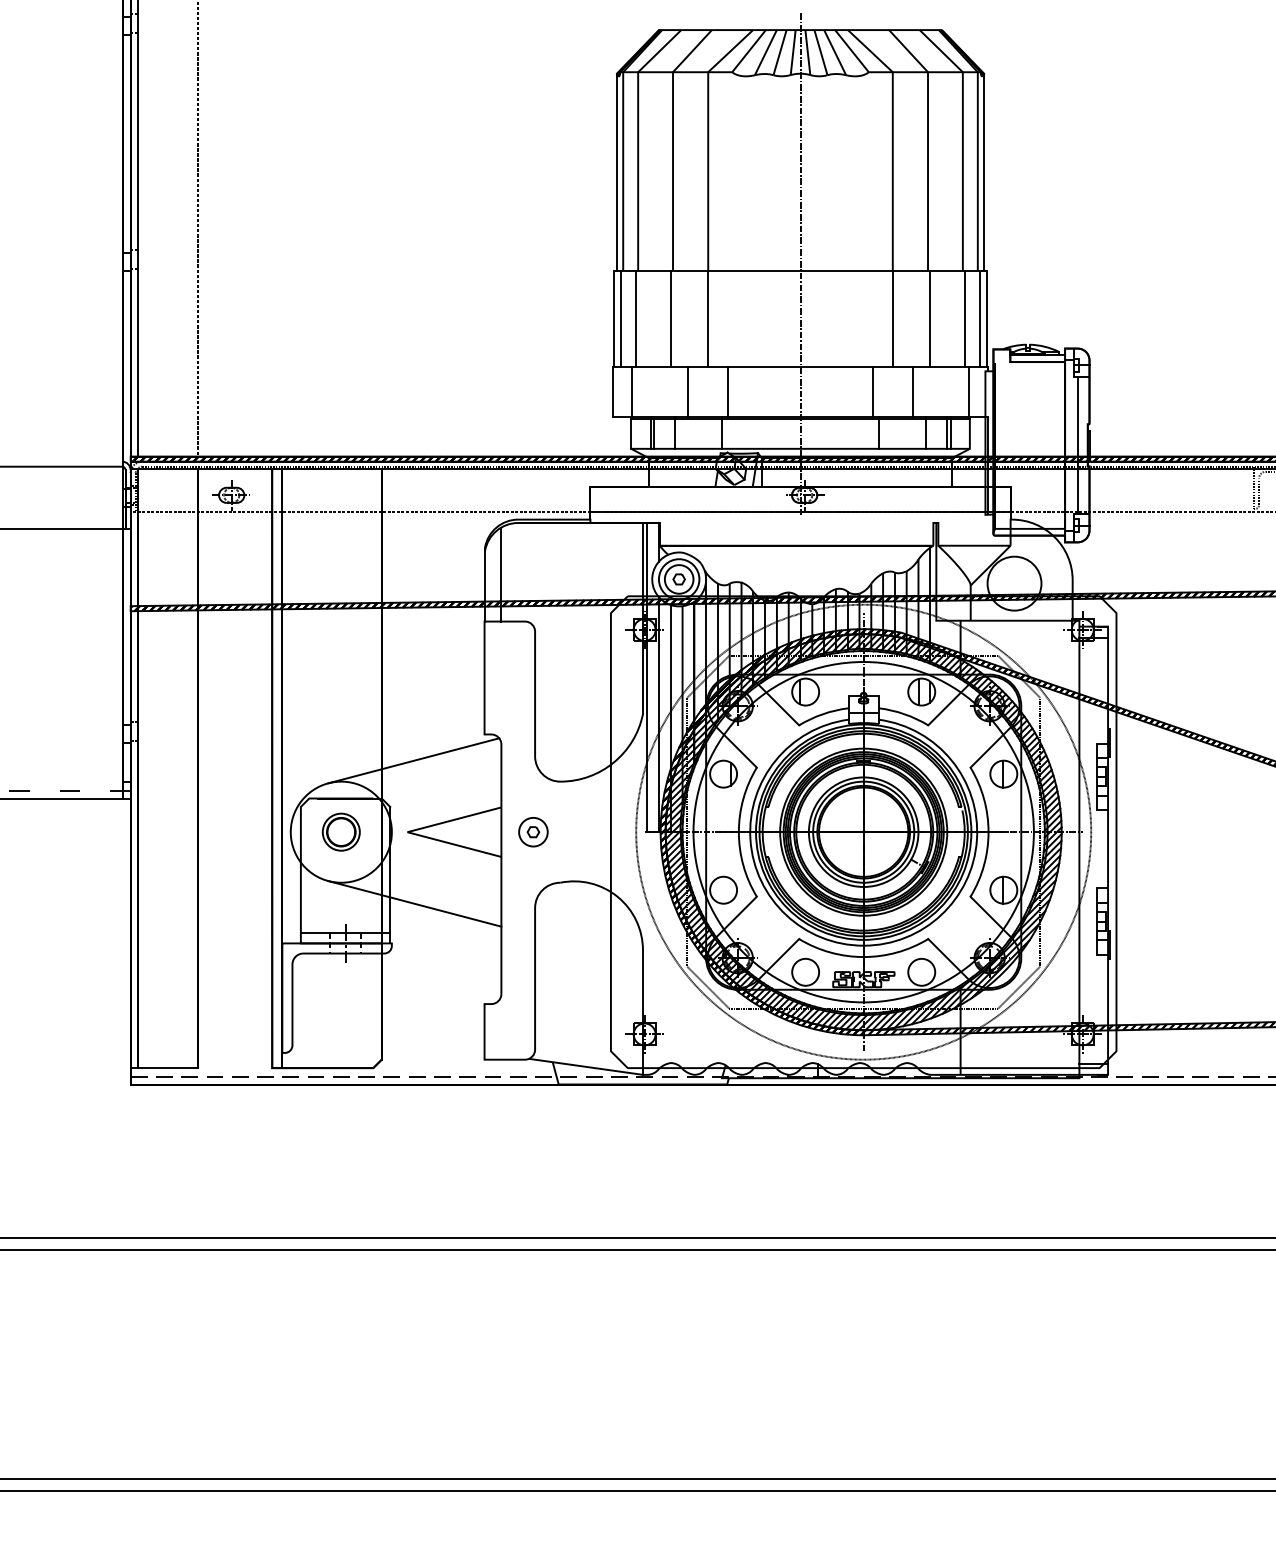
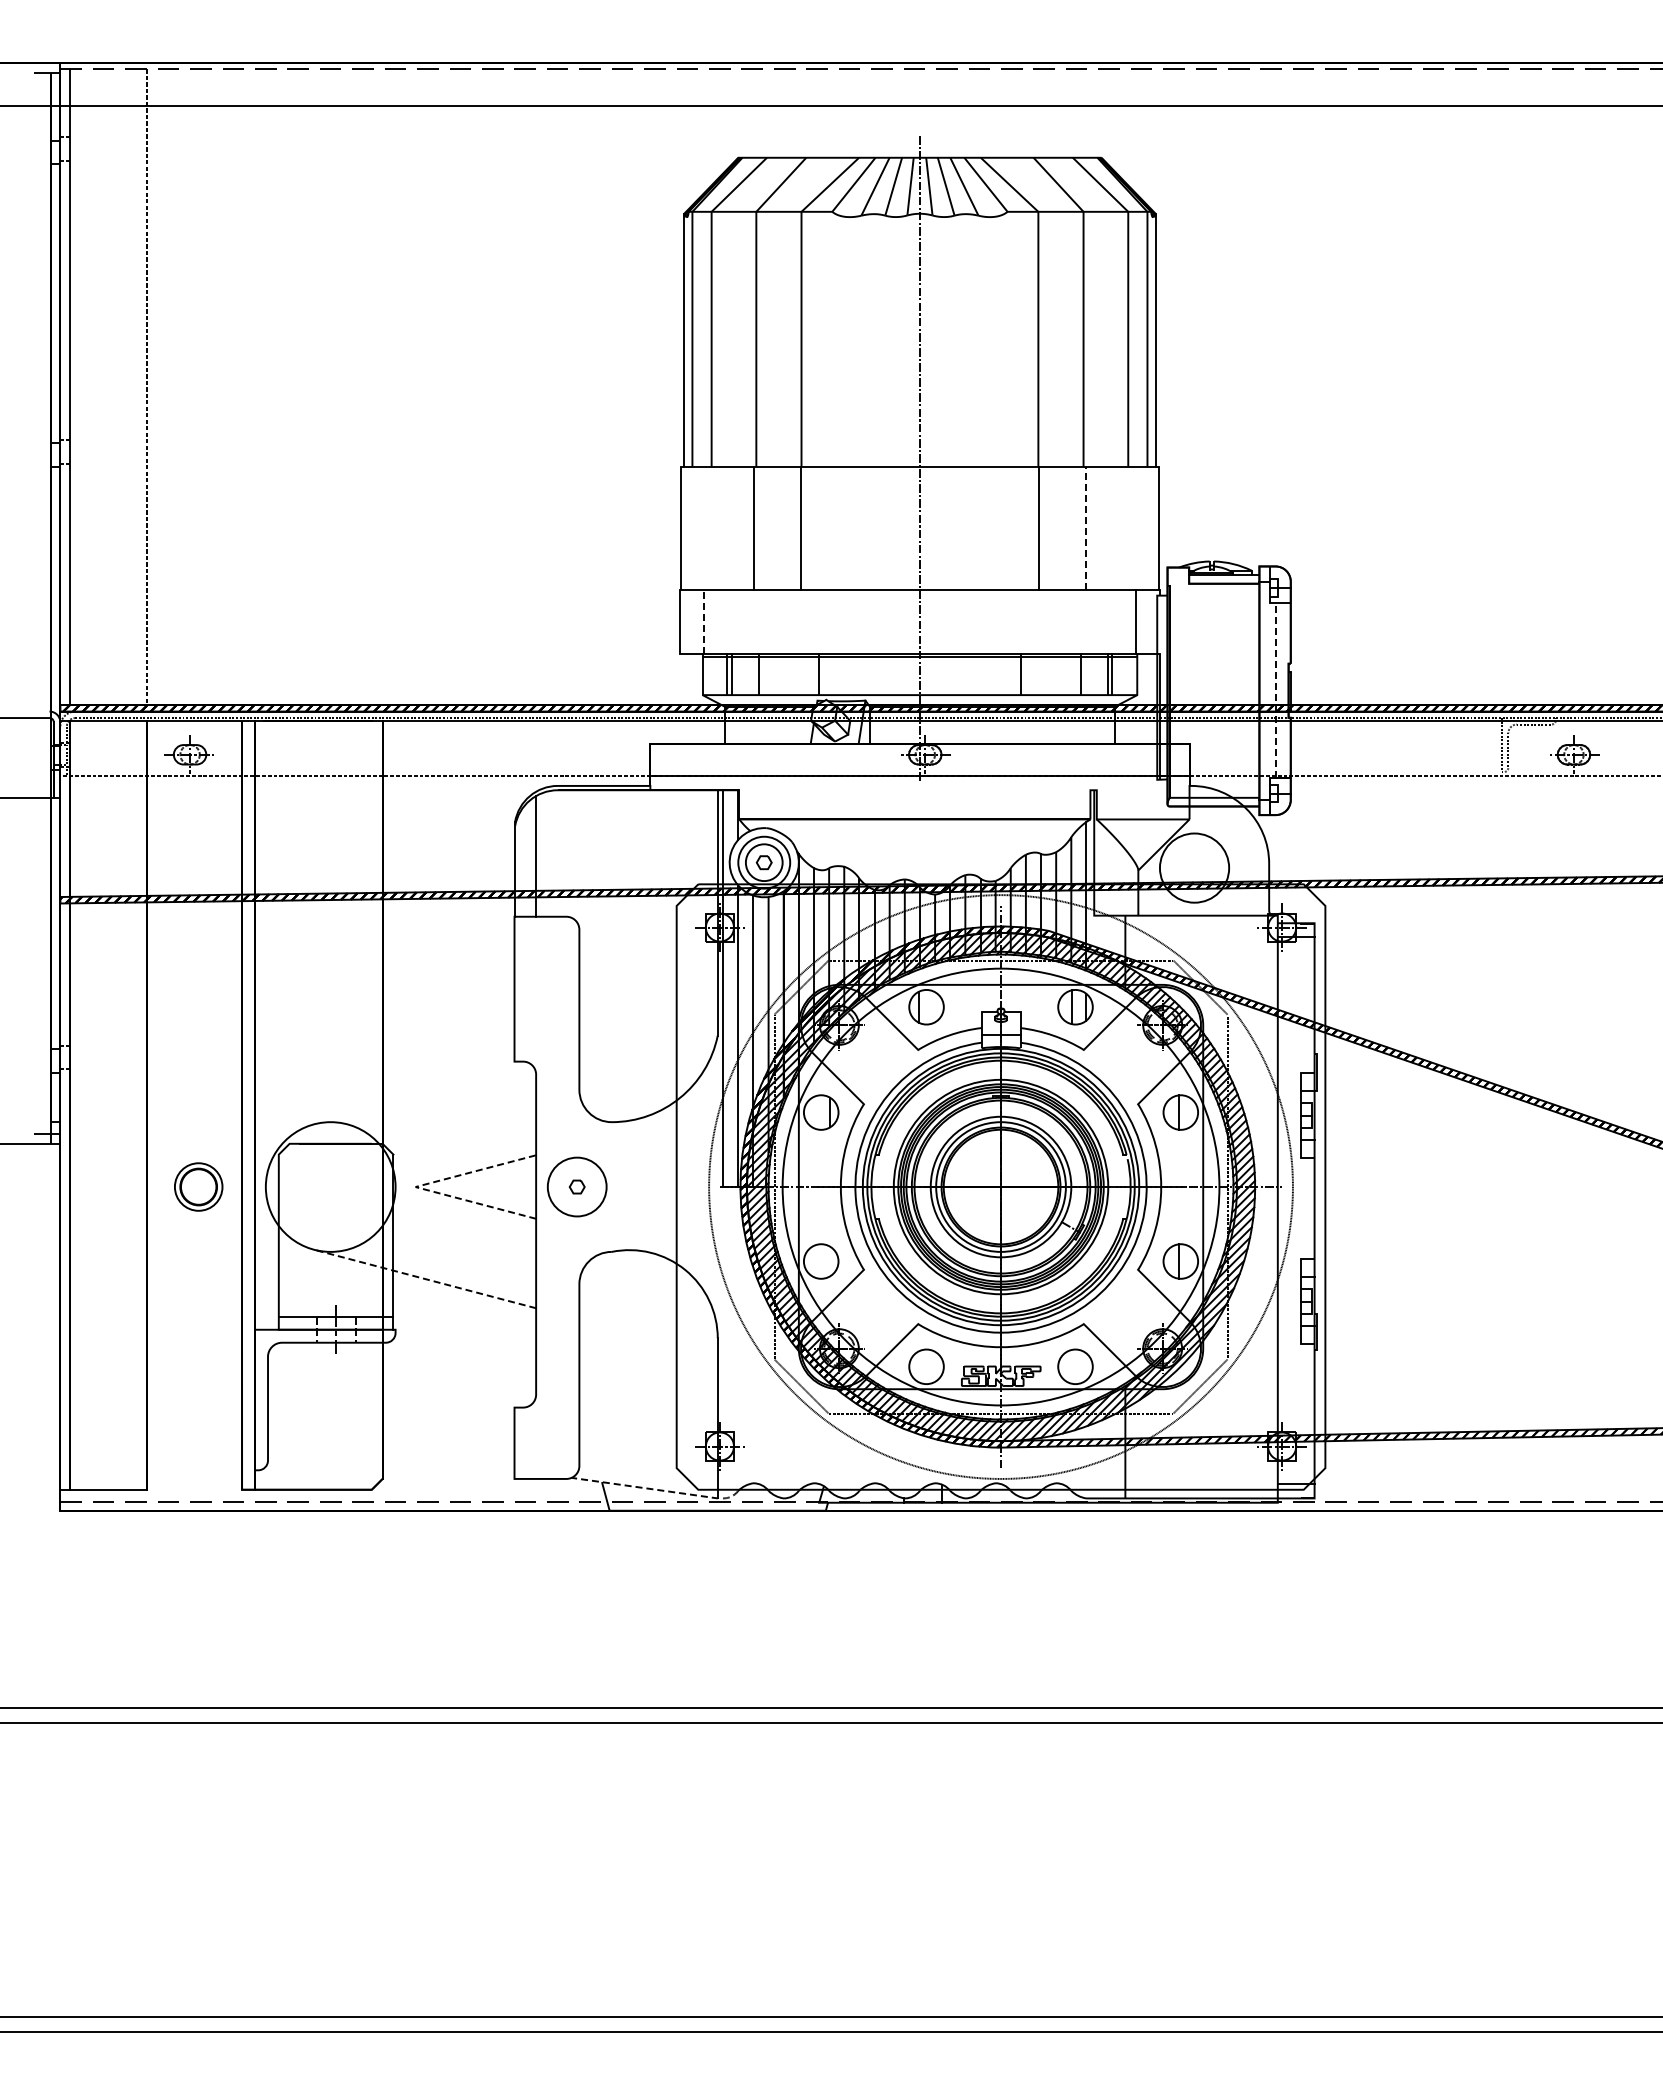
line: (620, 319) -> (689, 528), removed
line: (636, 319) -> (709, 528), removed
line: (929, 319) -> (1085, 528), solid -> dashed
line: (964, 319) -> (1130, 528), removed
line: (980, 319) -> (1150, 528), removed
line: (631, 392) -> (703, 622), solid -> dashed
line: (687, 392) -> (775, 622), removed
line: (728, 392) -> (827, 622), removed
line: (872, 392) -> (1012, 622), removed
line: (912, 392) -> (1063, 622), removed
line: (1077, 445) -> (1275, 690), solid -> dashed
line: (413, 760) -> (423, 1095), removed
part: (341, 831) -> (198, 1186), moved
circle: (532, 831) -> (576, 1186), size x1.6
line: (407, 832) -> (415, 1187), solid -> dashed
line: (415, 904) -> (425, 1279), solid -> dashed
line: (597, 1068) -> (659, 1490), solid -> dashed

